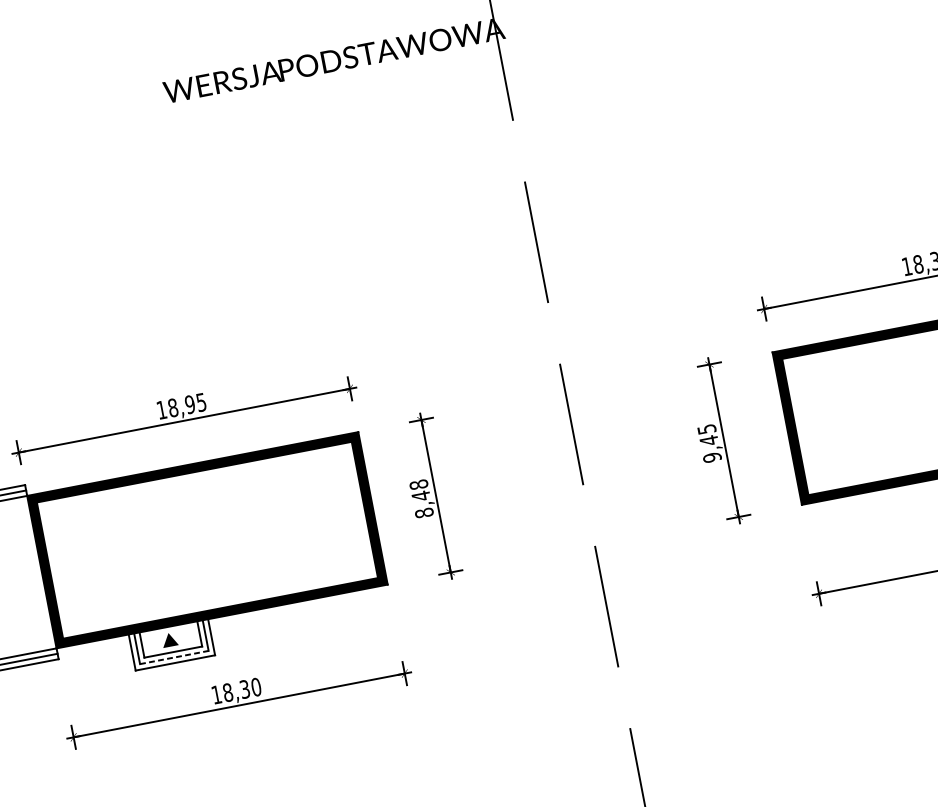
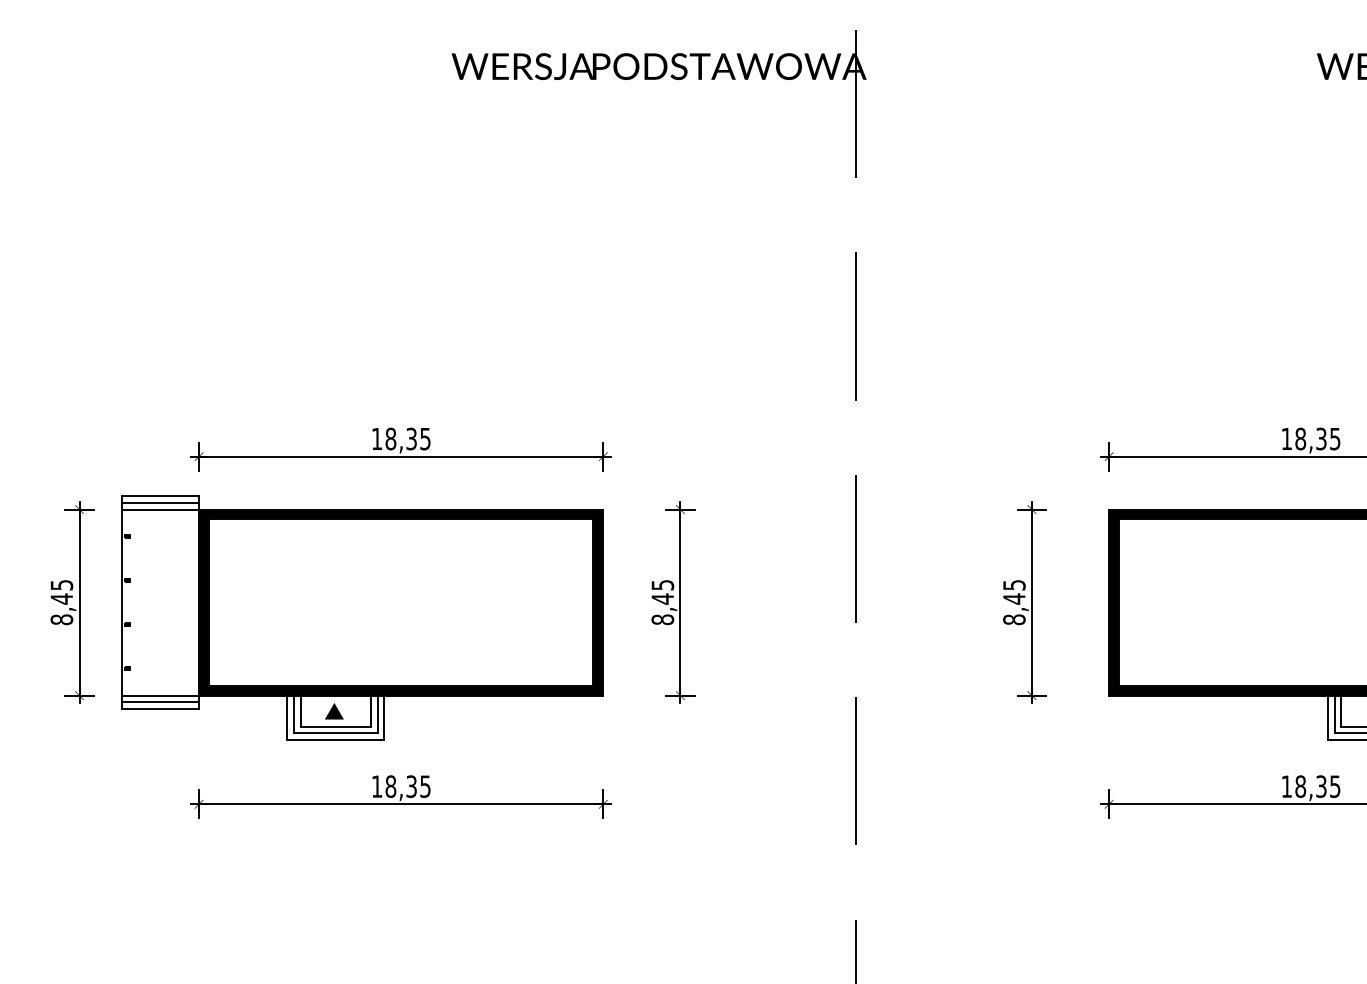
text: (189, 404) -> (411, 438), 18,95 -> 18,35
text: (712, 457) -> (1014, 619), 9,45 -> 8,45
text: (418, 484) -> (662, 584), 8,48 -> 8,45
line: (174, 657) -> (335, 733), dashed -> solid
text: (256, 687) -> (425, 786), 18,30 -> 18,35

